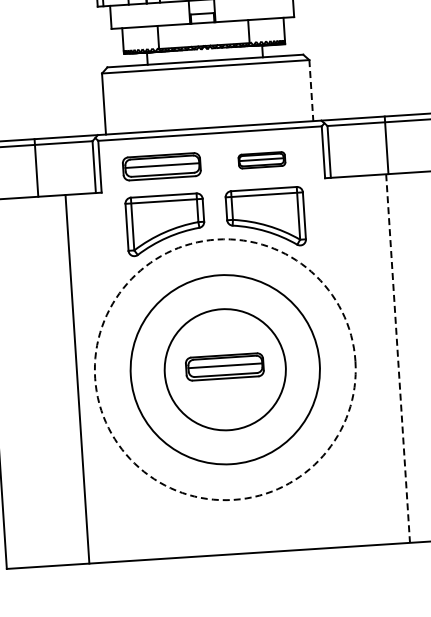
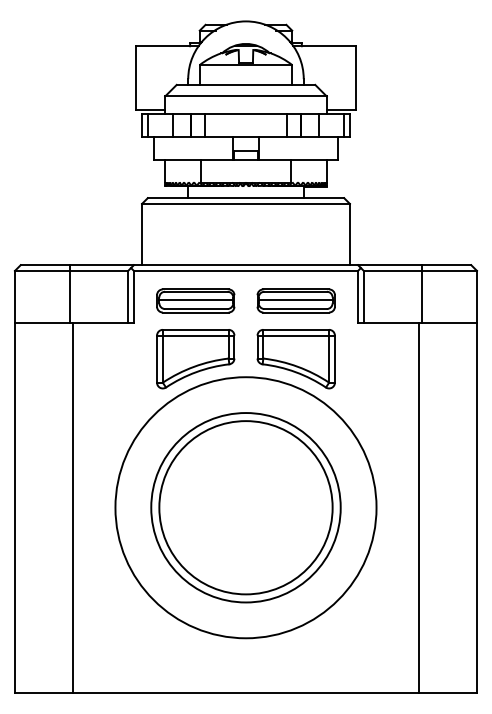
line: (310, 90) -> (349, 234), dashed -> solid
part: (261, 159) -> (295, 300), size x1.67
line: (398, 358) -> (419, 507), dashed -> solid
part: (224, 366) -> (245, 504), removed
circle: (224, 369) -> (245, 507), dashed -> solid
circle: (224, 369) -> (245, 507), size x1.43
line: (77, 379) -> (72, 507), moved

